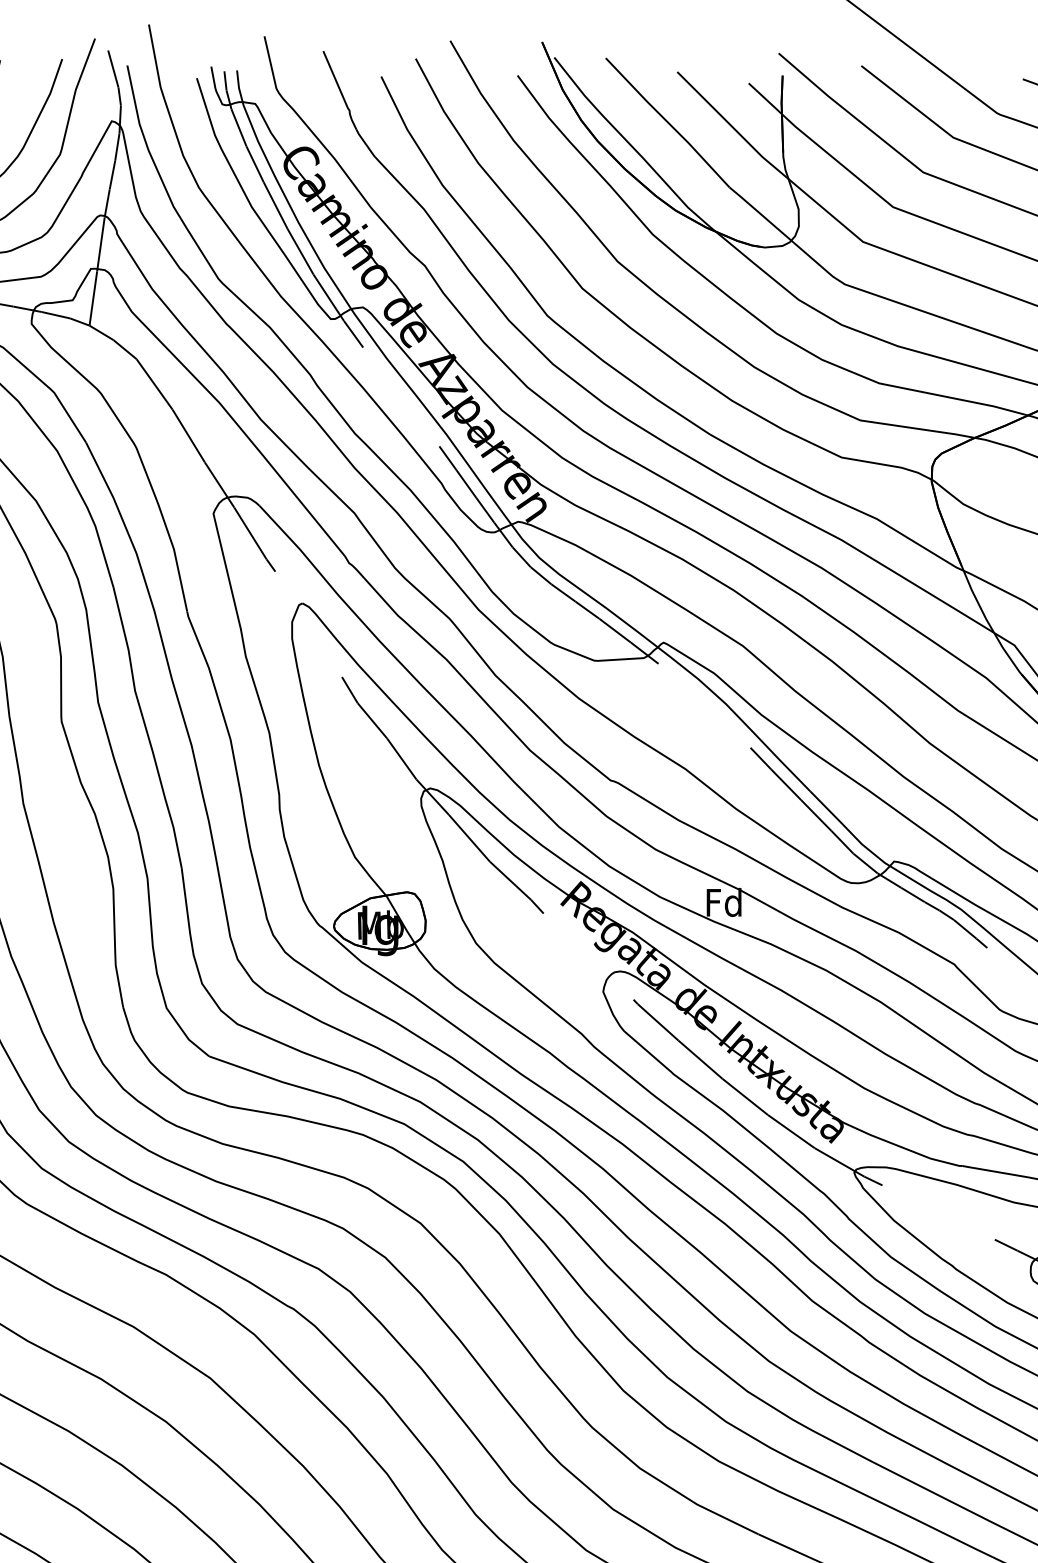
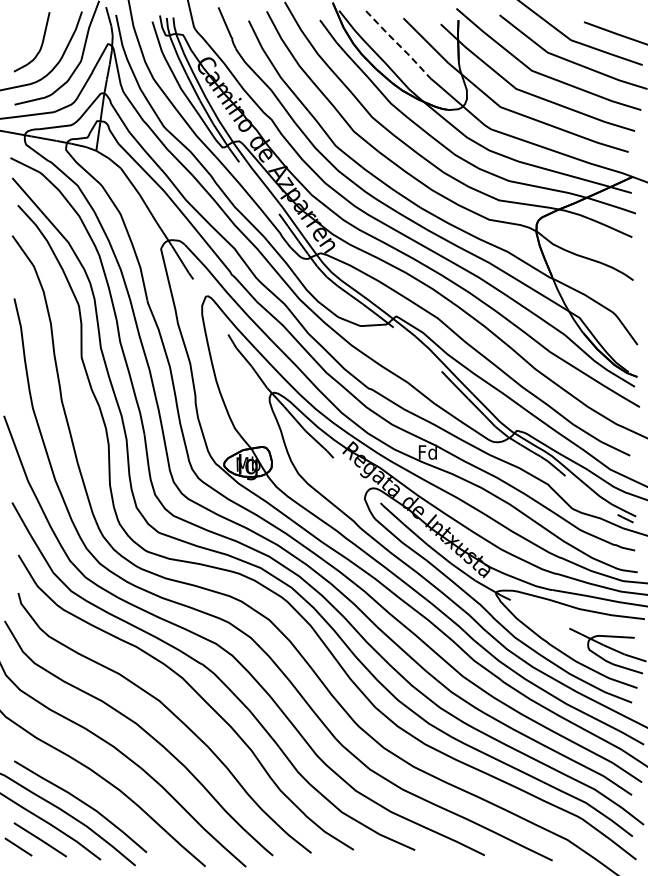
line: (669, 124) -> (399, 45), solid -> dashed

